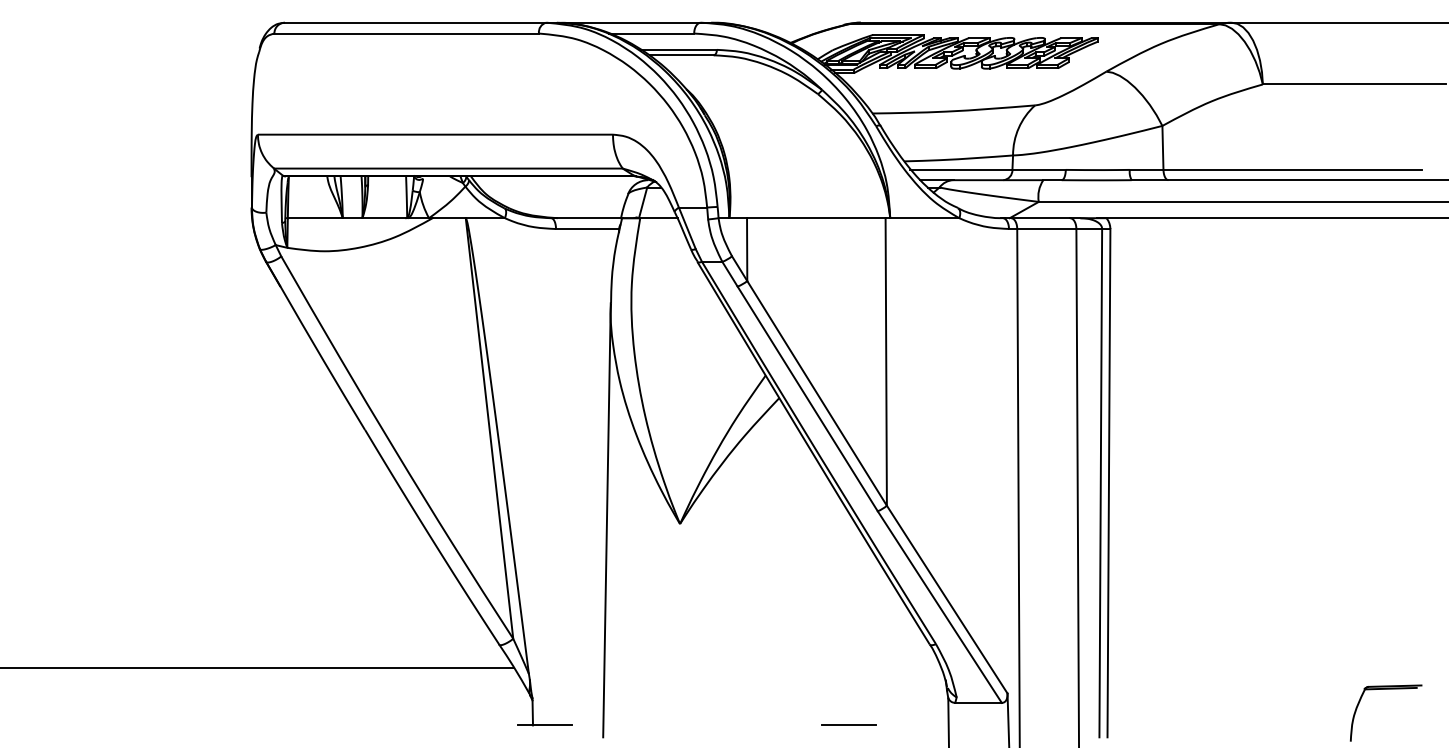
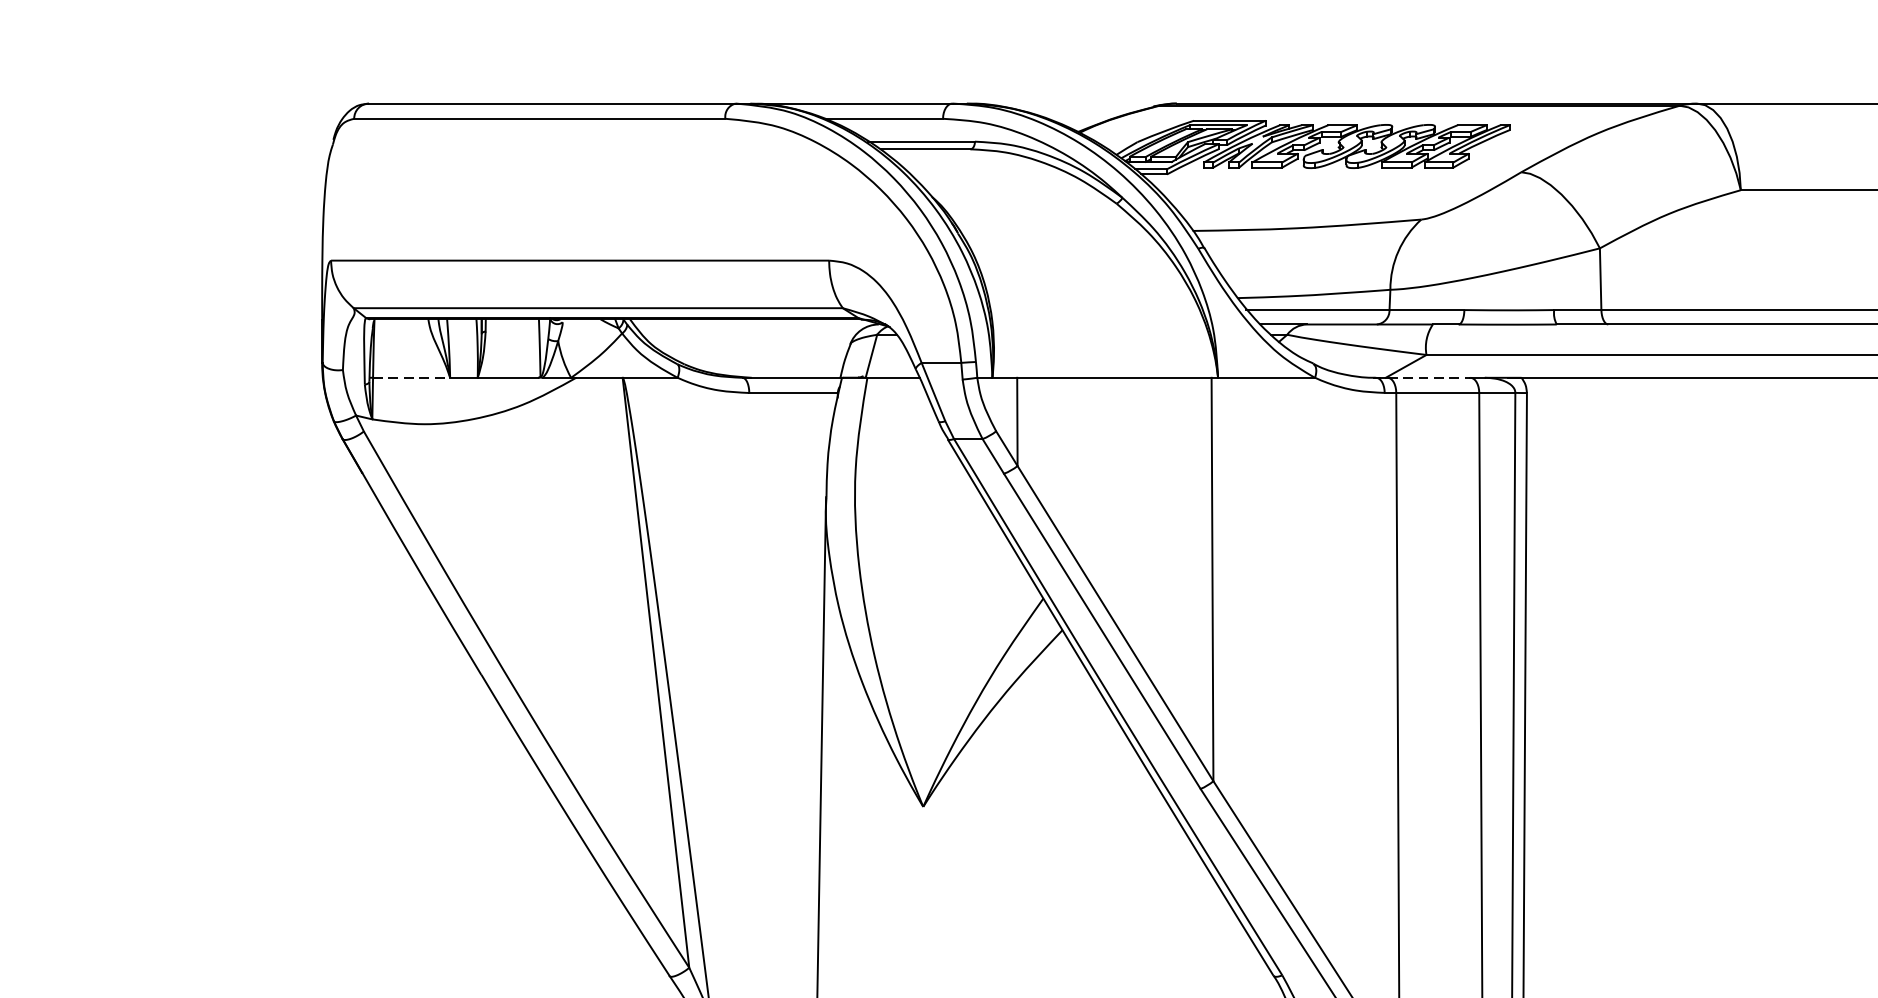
line: (315, 218) -> (411, 378), solid -> dashed
line: (1041, 218) -> (1430, 378), solid -> dashed

